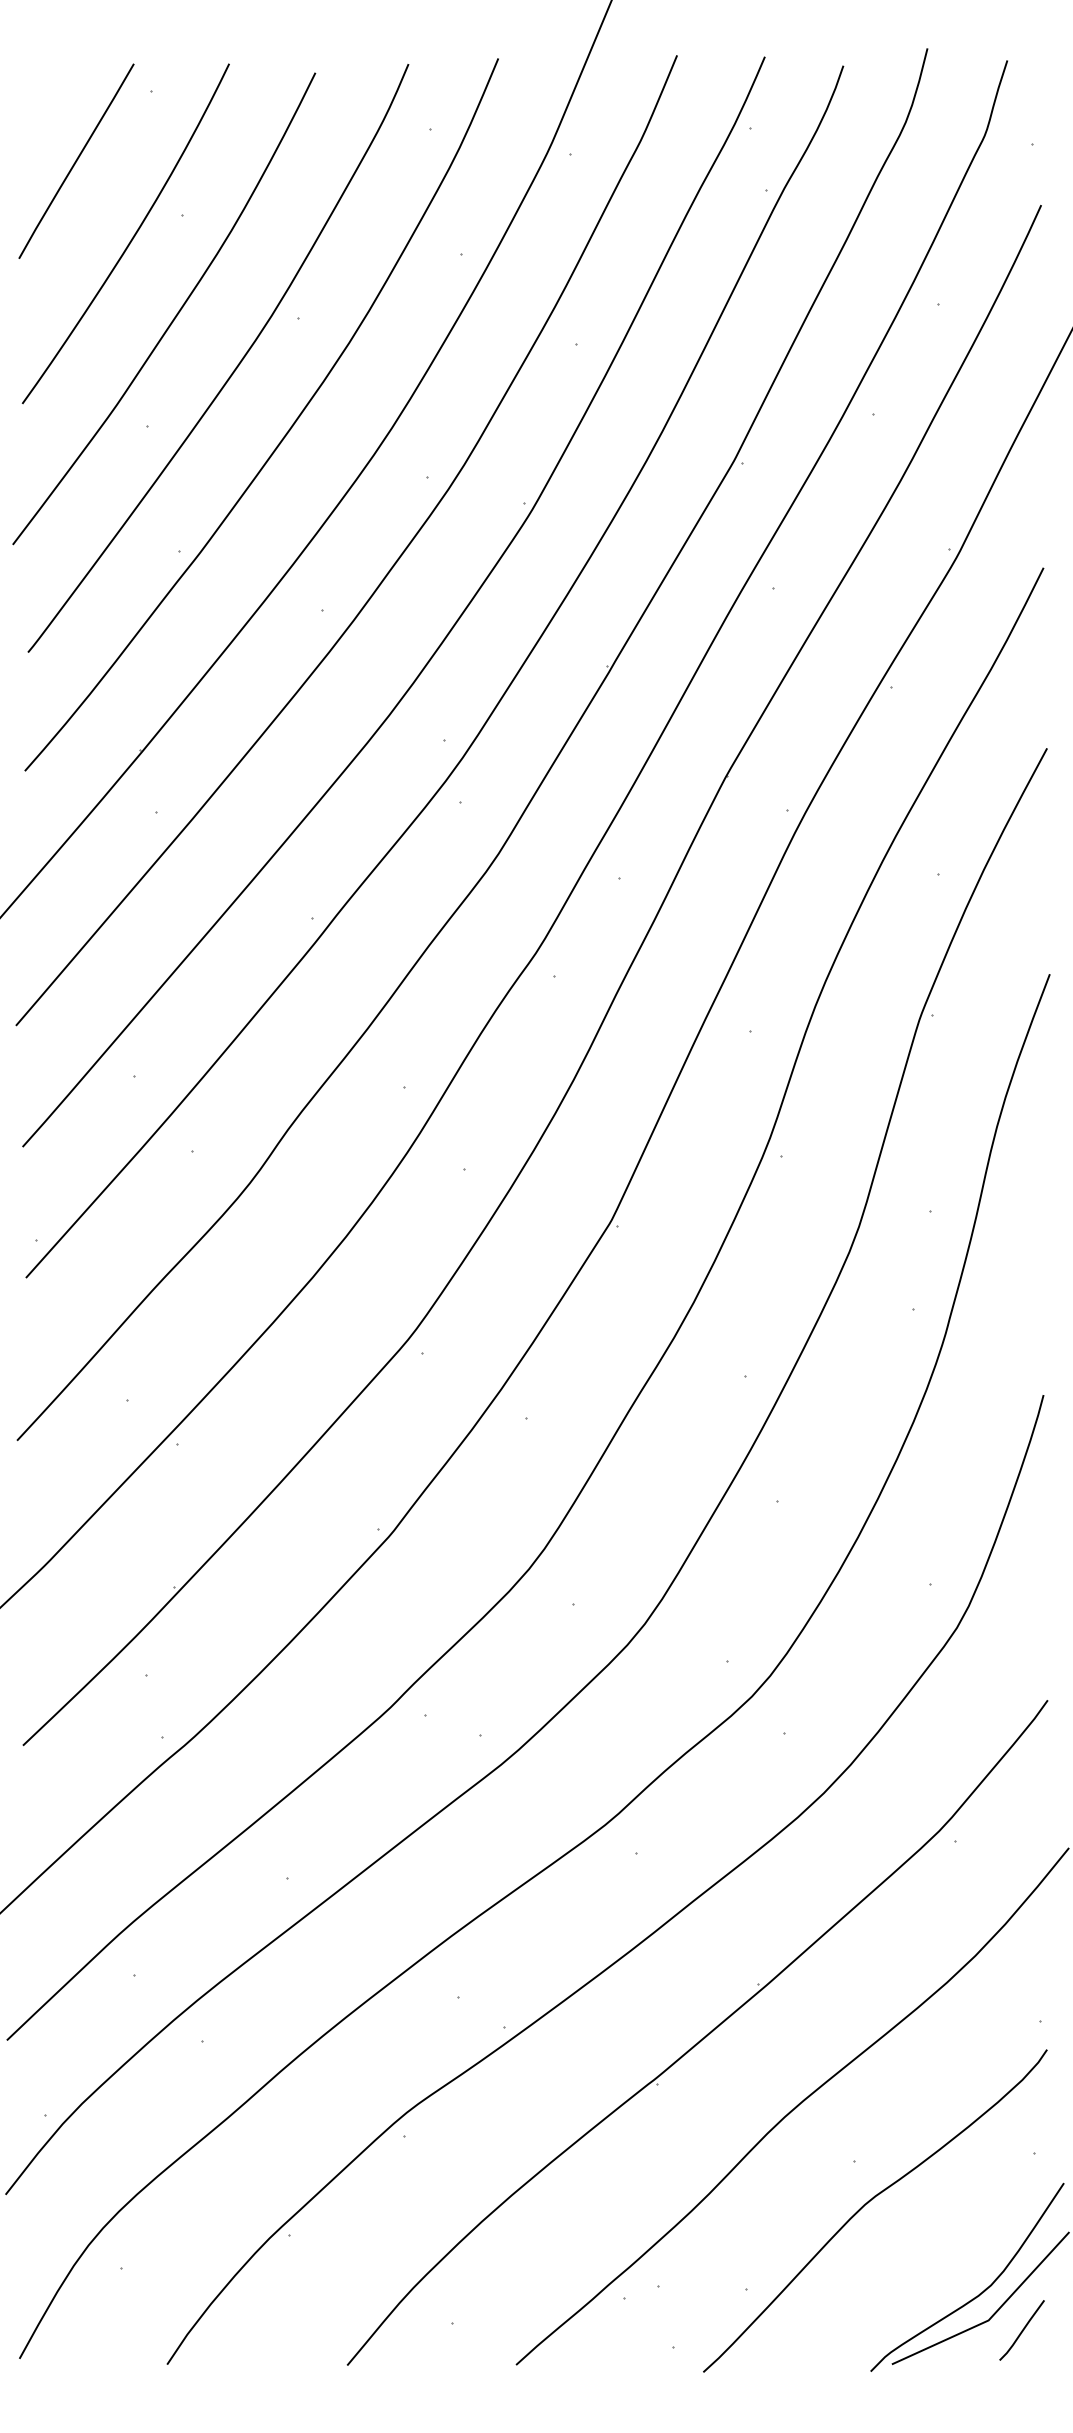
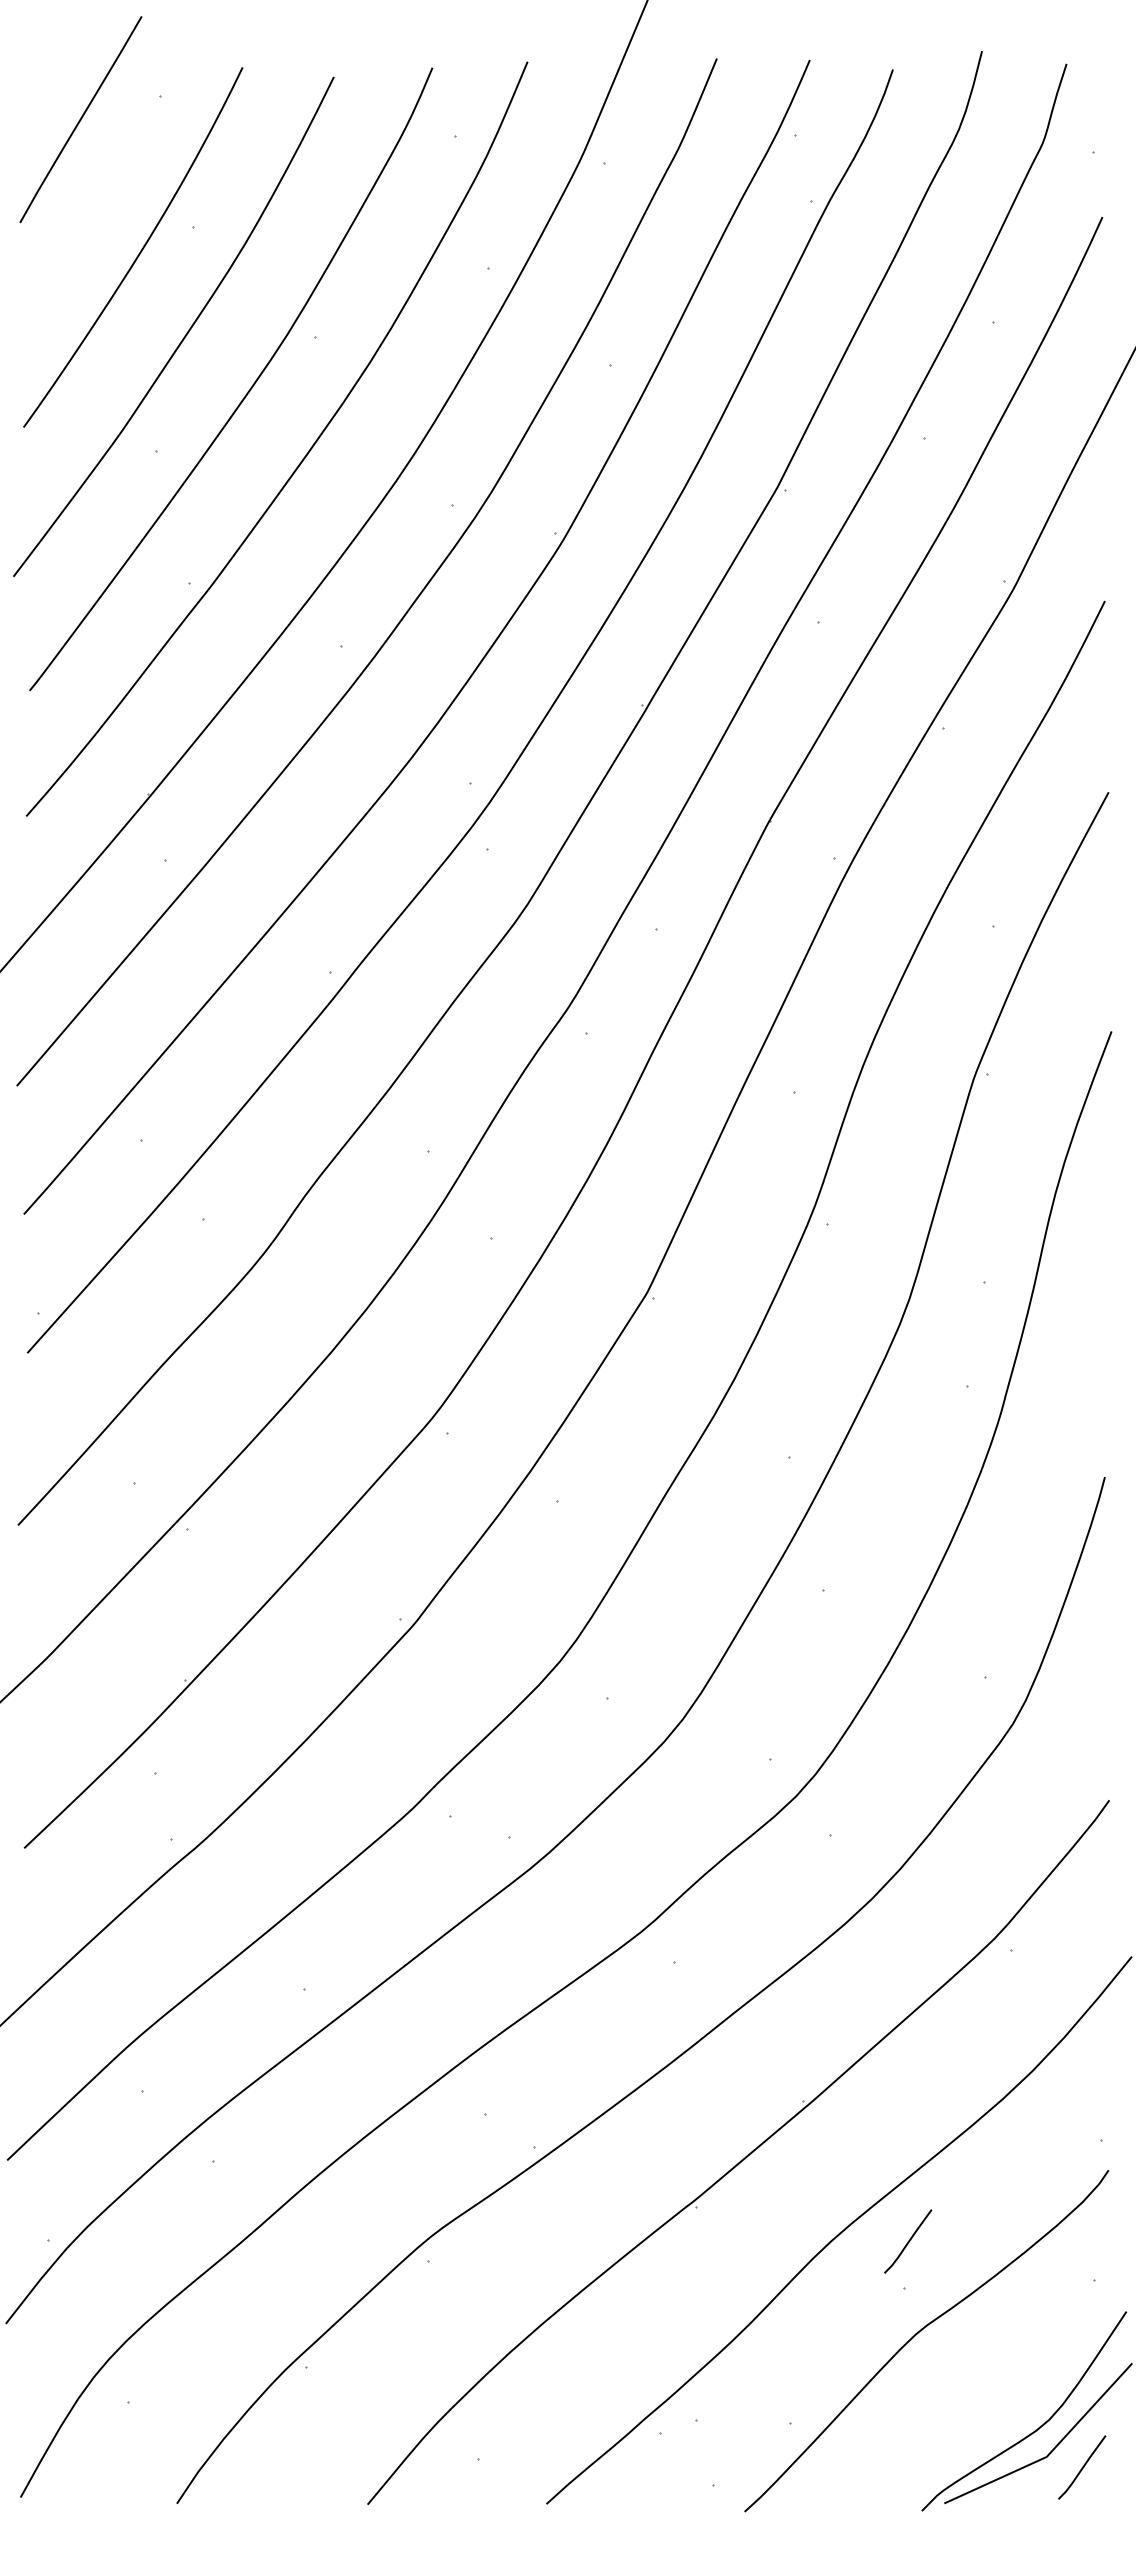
line: (76, 161) -> (80, 119), moved
curve: (858, 2116) -> (908, 2241), added

